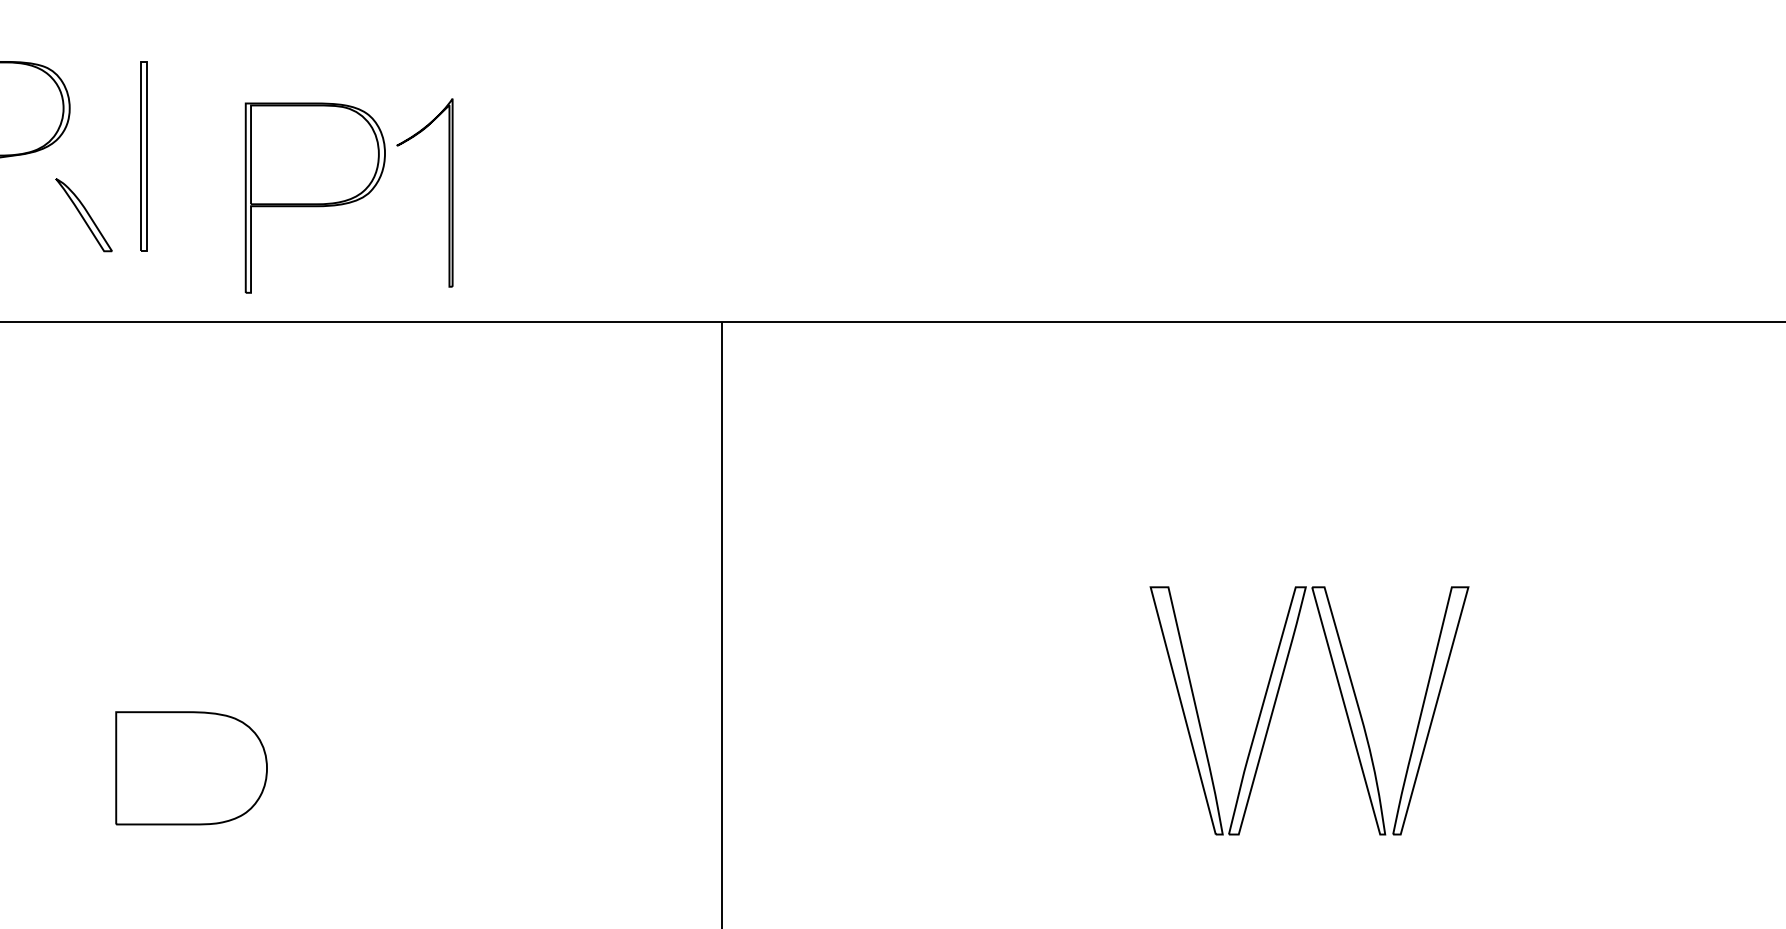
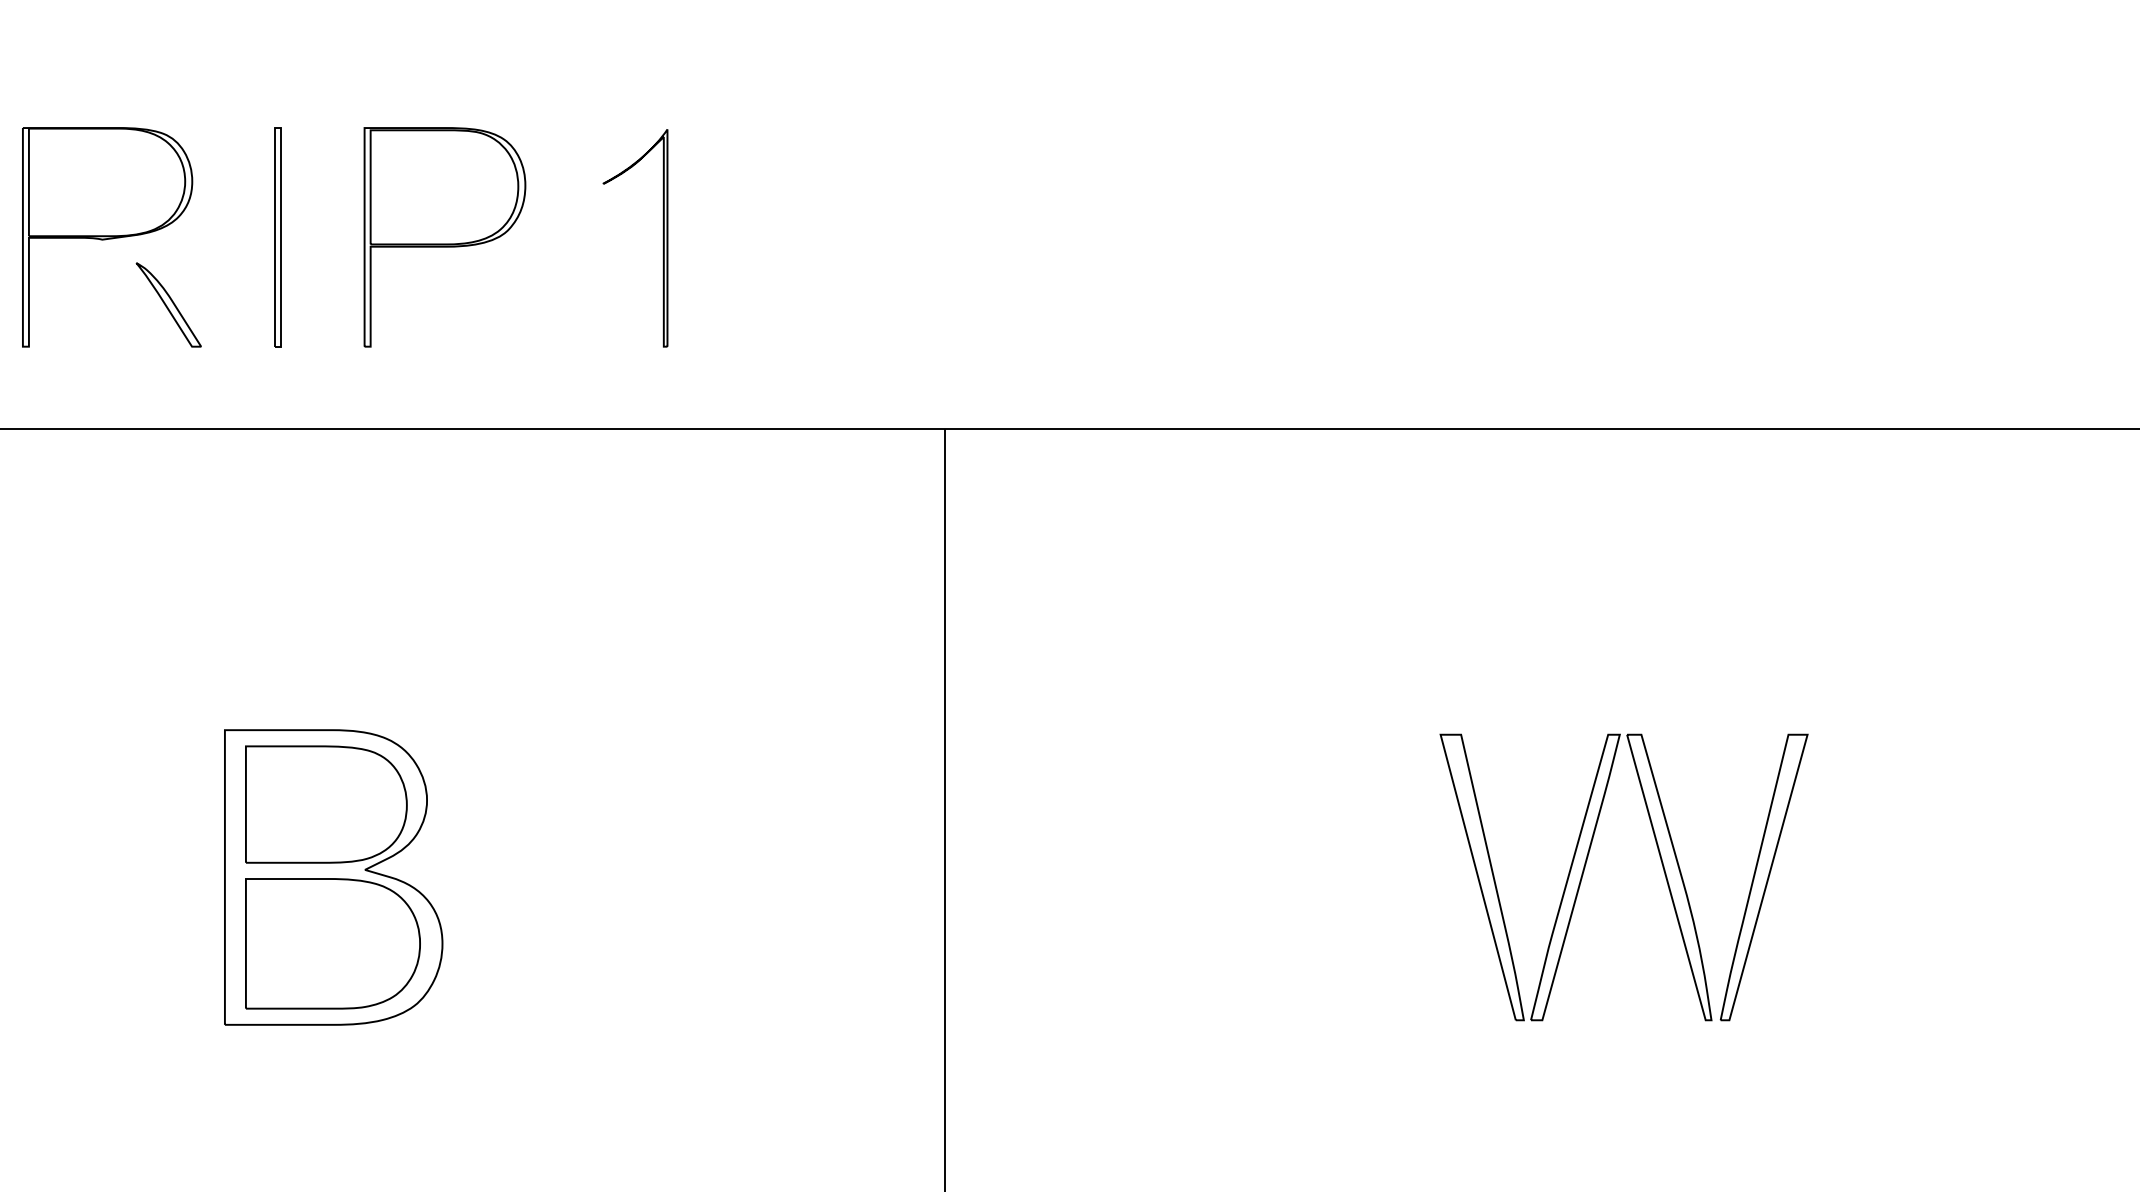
part: (448, 193) -> (662, 238), moved
part: (314, 198) -> (444, 237), moved
part: (83, 214) -> (168, 304), moved
part: (192, 710) -> (333, 877), added

